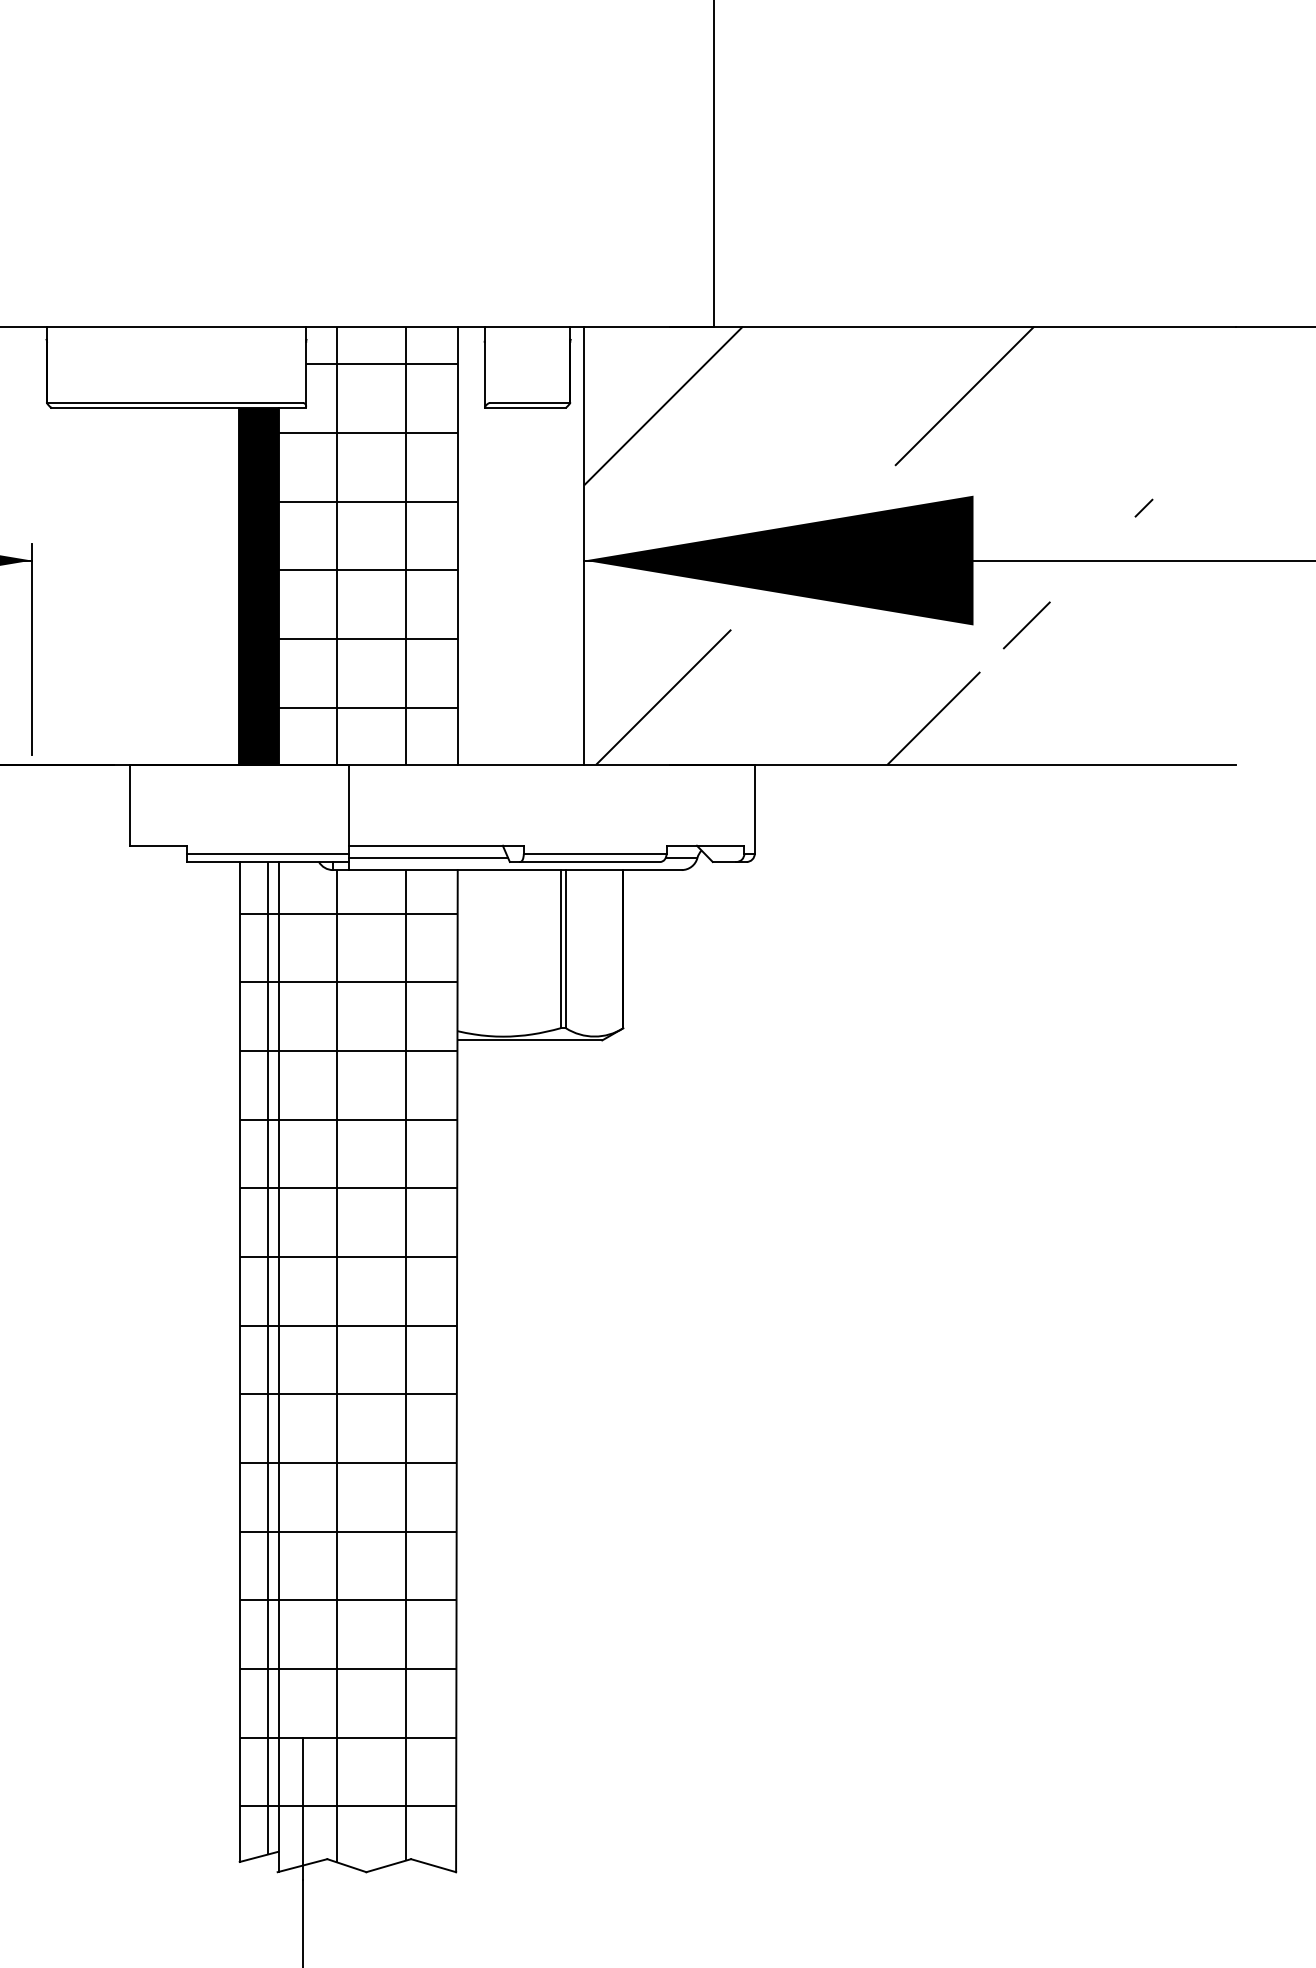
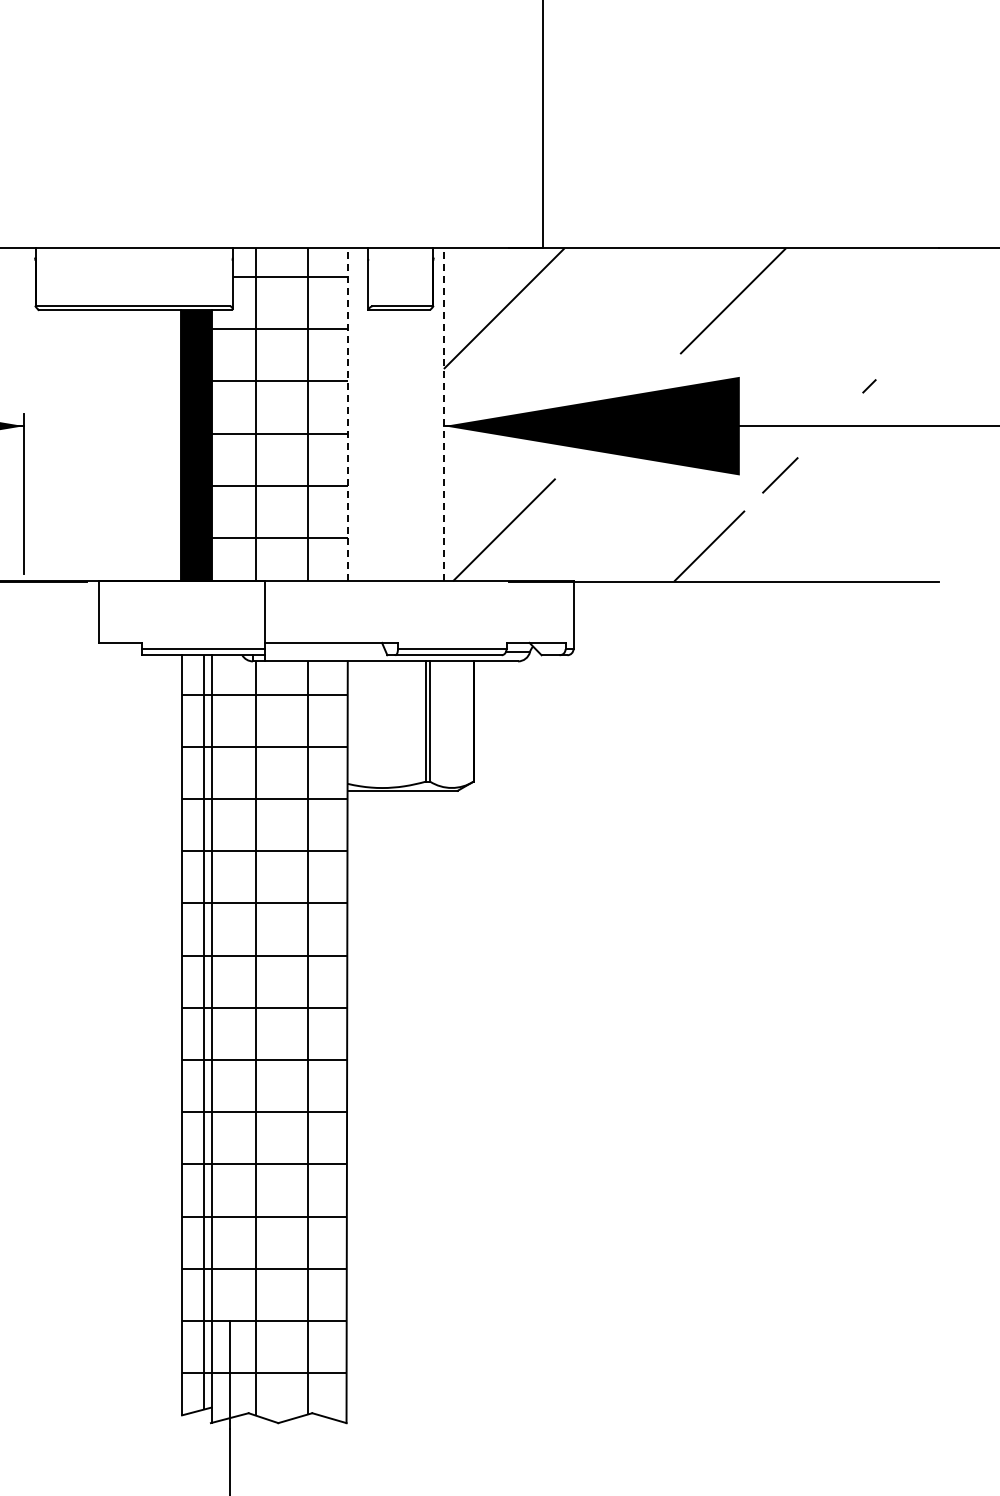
line: (457, 545) -> (347, 414), solid -> dashed
line: (583, 545) -> (443, 414), solid -> dashed
line: (428, 858) -> (325, 652), removed

